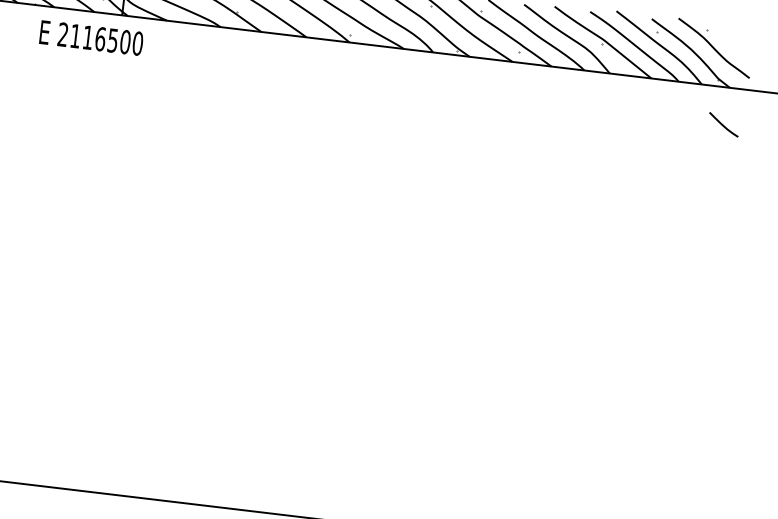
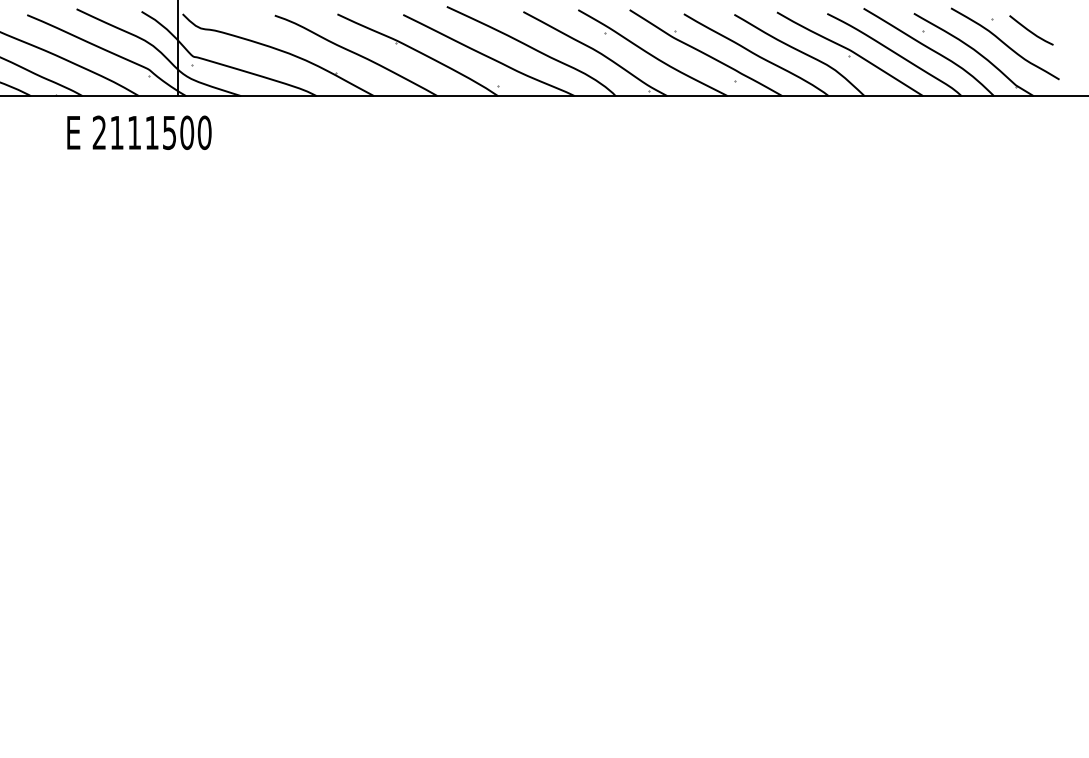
text: (100, 39) -> (152, 132), 2116500 -> 2111500
curve: (723, 124) -> (1030, 30), moved

